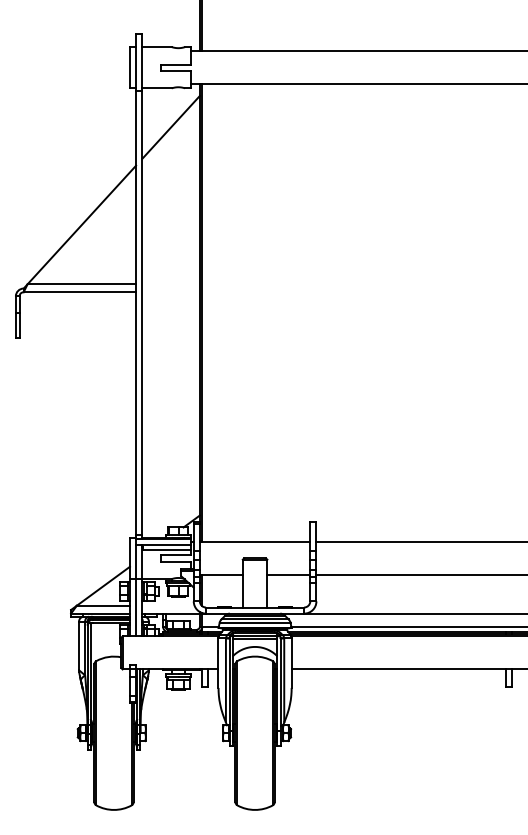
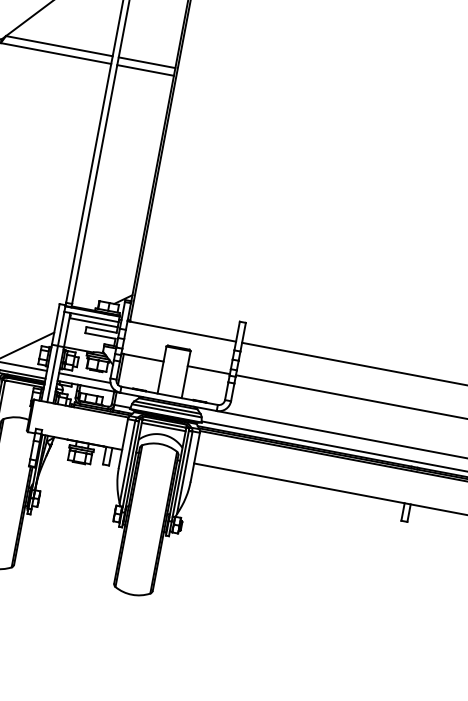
line: (170, 284) -> (146, 62), added
line: (170, 292) -> (145, 70), added
line: (168, 605) -> (84, 377), added

